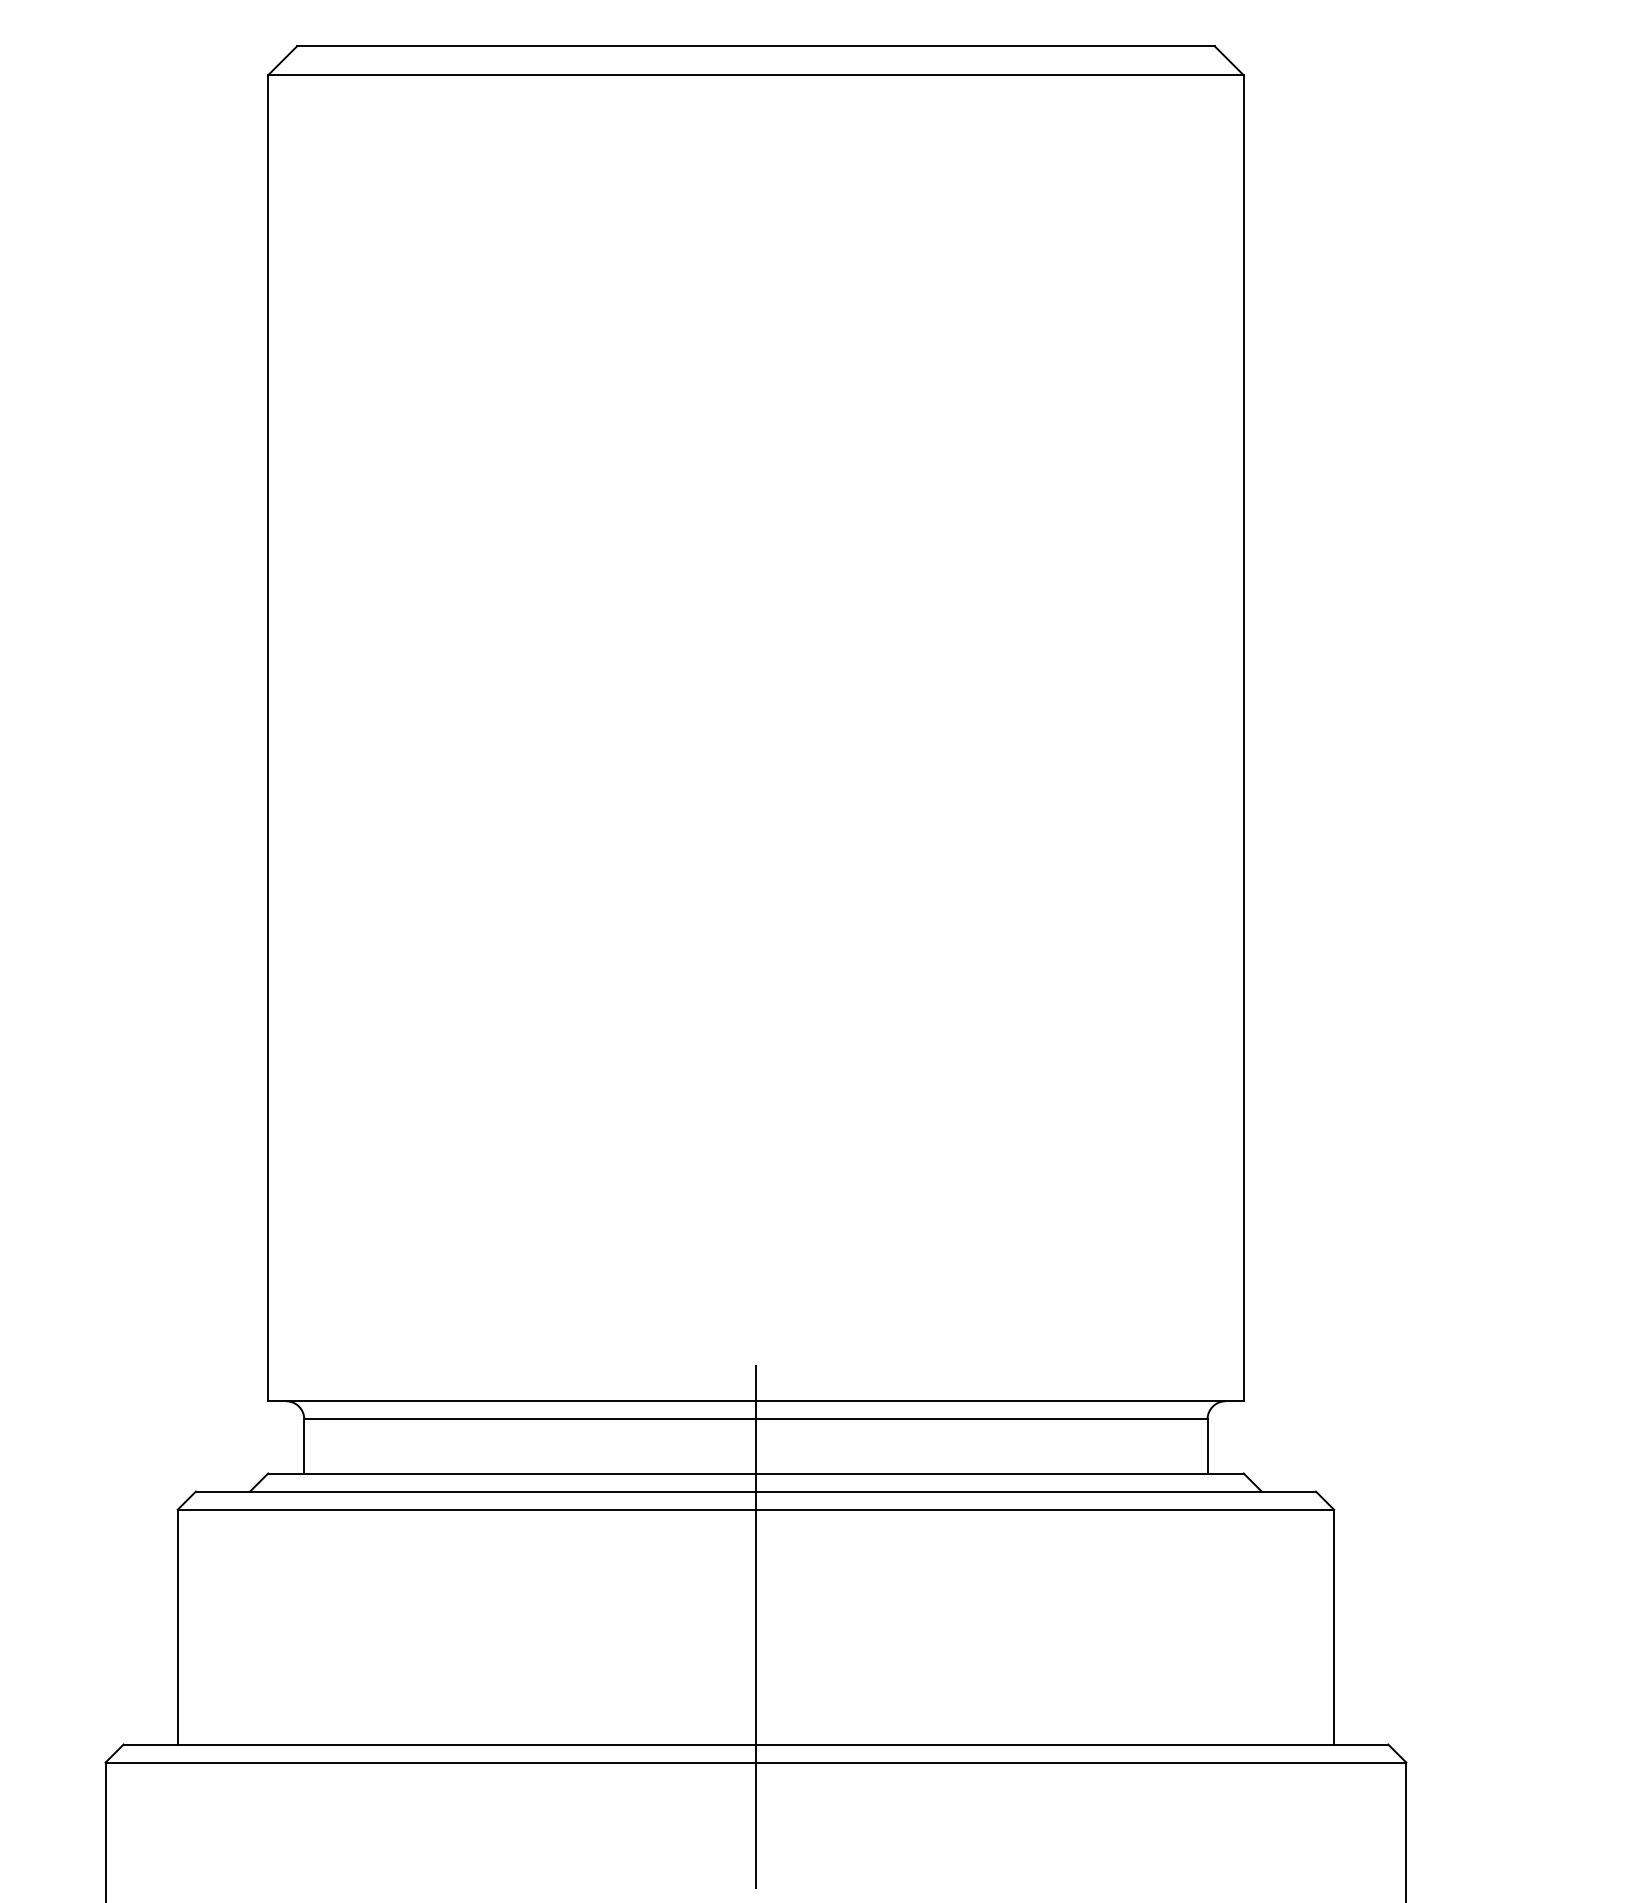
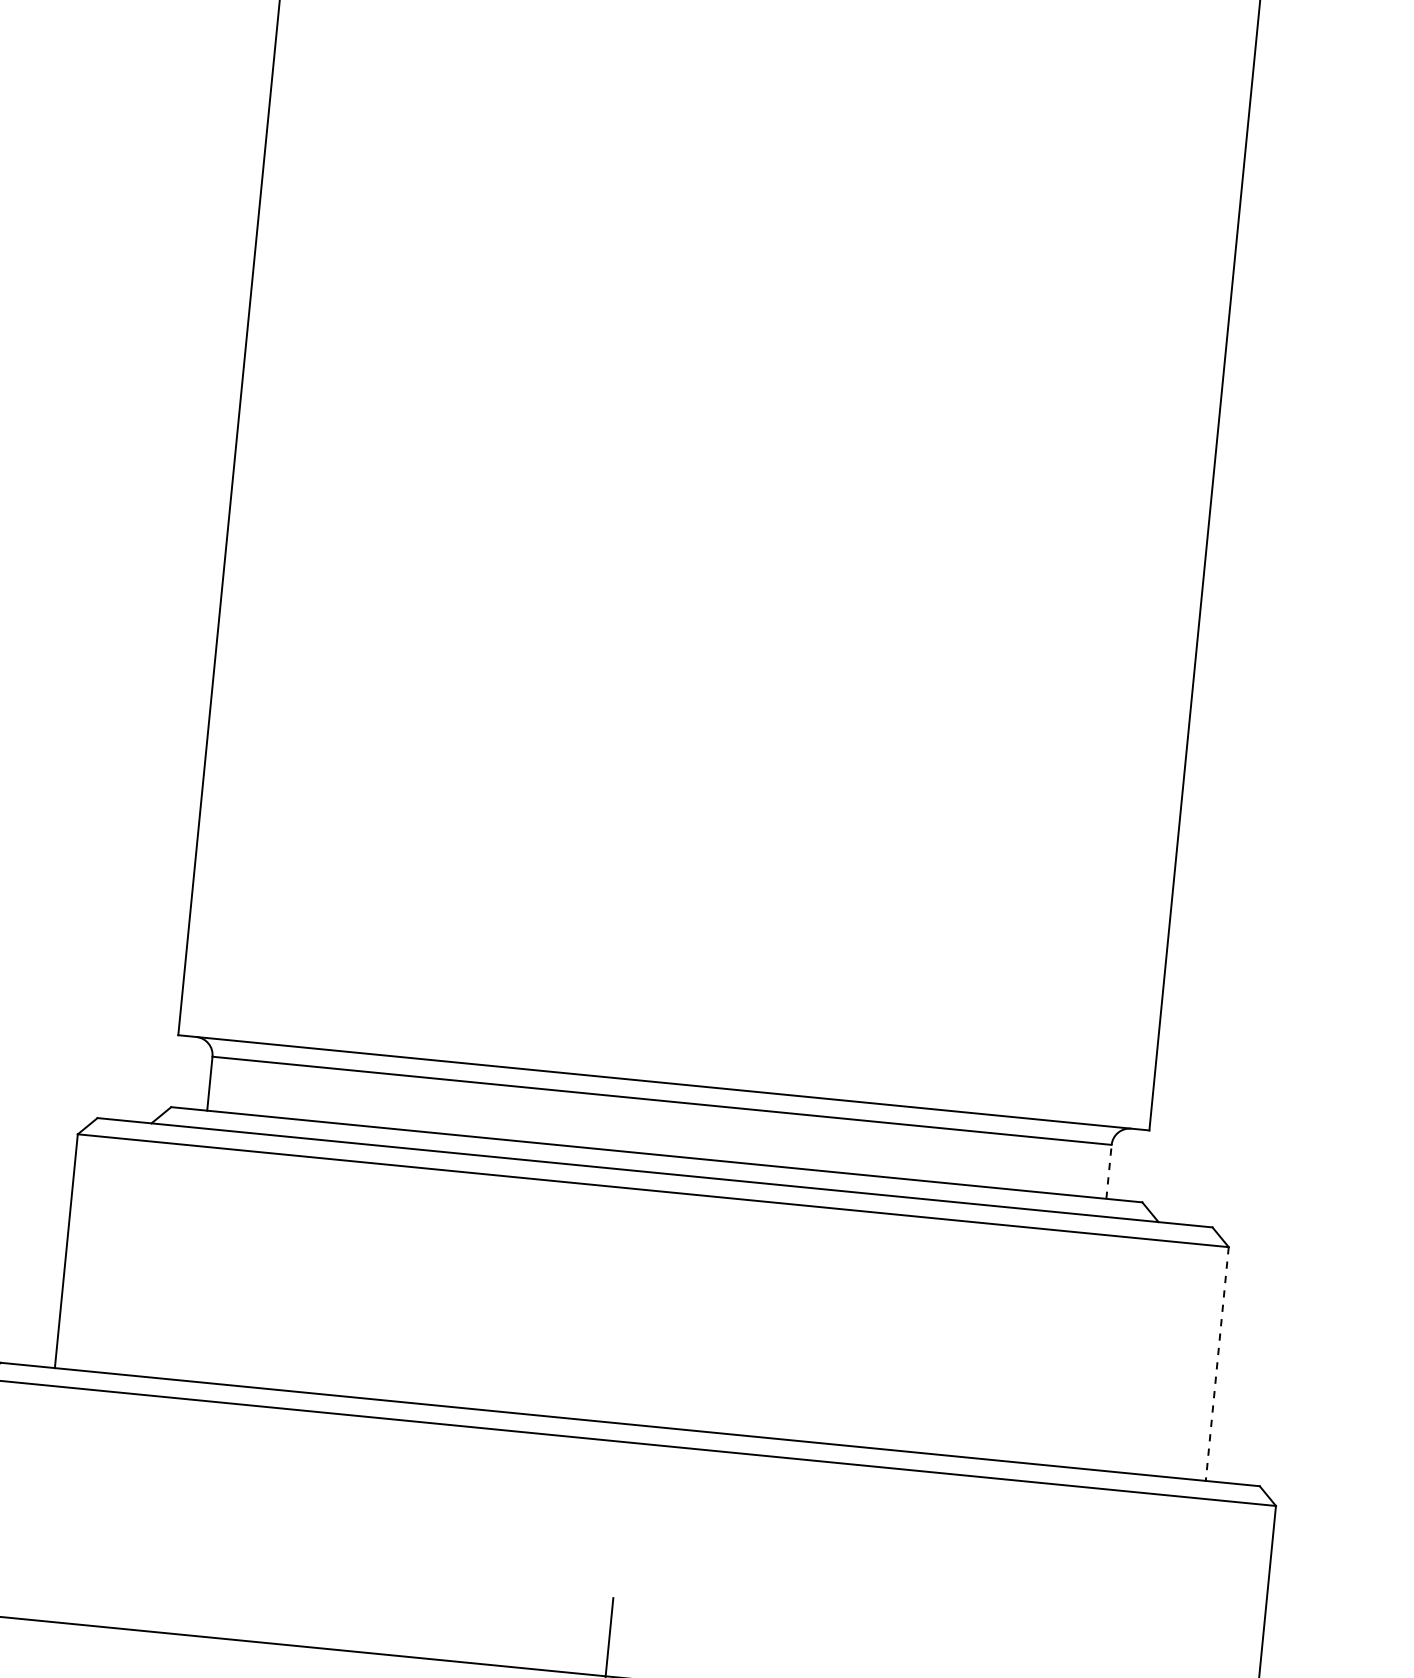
line: (1207, 1445) -> (1109, 1170), solid -> dashed
line: (755, 1627) -> (641, 1307), removed
line: (1334, 1627) -> (1217, 1364), solid -> dashed

